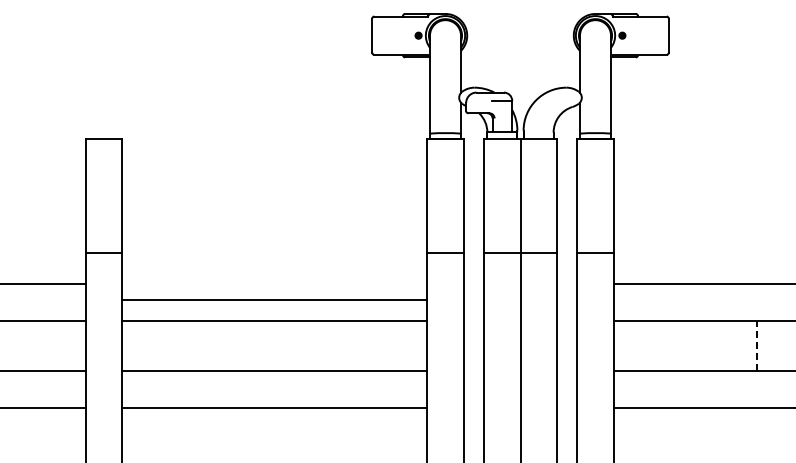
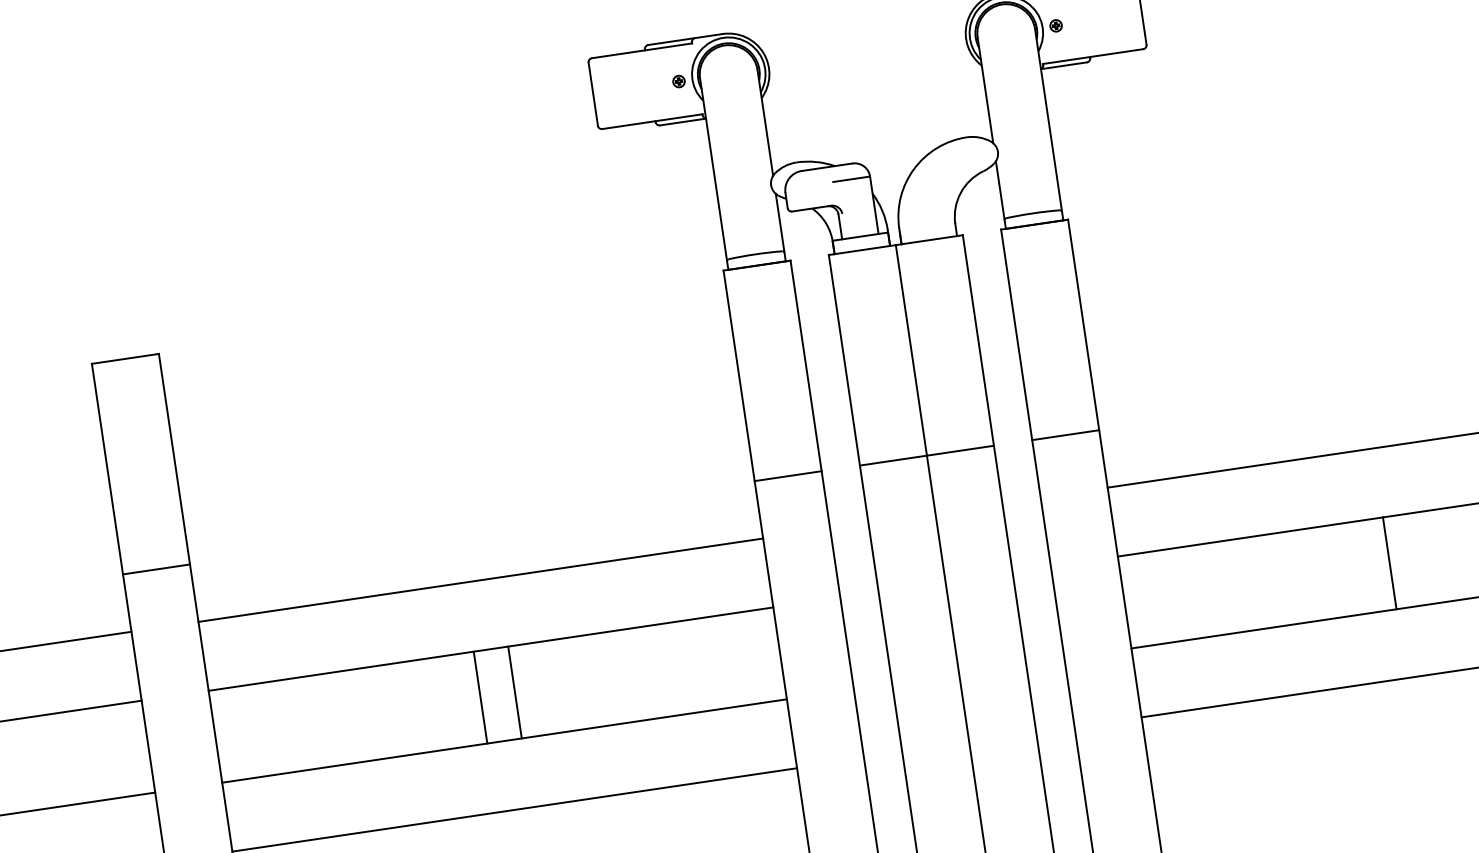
line: (274, 300) -> (480, 581), moved
line: (265, 345) -> (480, 696), added
line: (284, 345) -> (515, 691), added
line: (756, 346) -> (1389, 564), dashed -> solid

